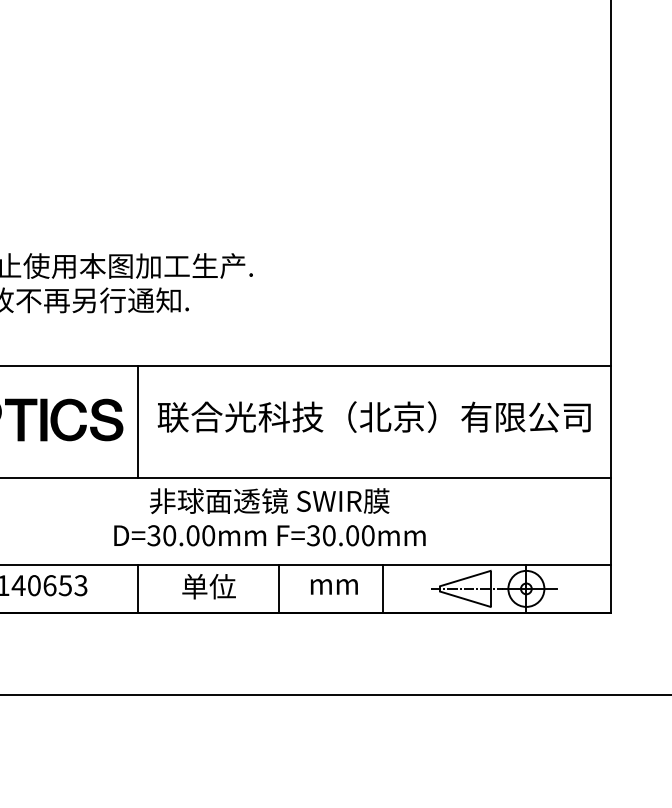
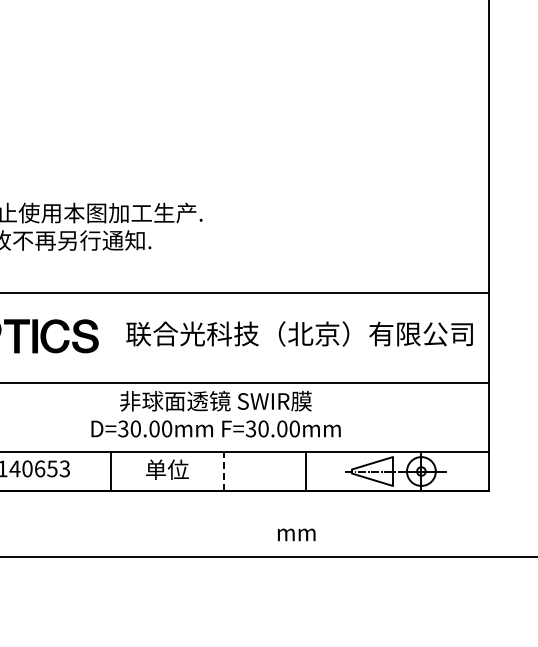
line: (138, 421) -> (110, 337), removed
text: (334, 586) -> (296, 534), moved
line: (279, 588) -> (223, 471), solid -> dashed

